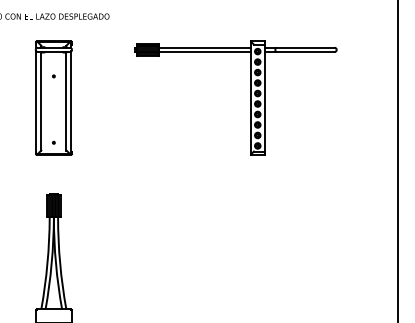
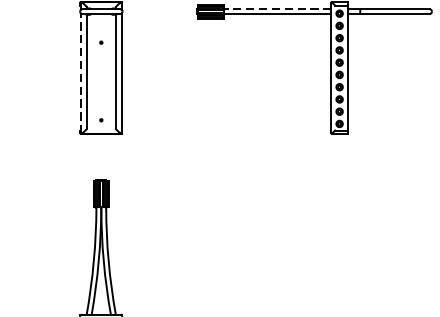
line: (205, 47) -> (278, 8), solid -> dashed
line: (36, 102) -> (80, 73), solid -> dashed

